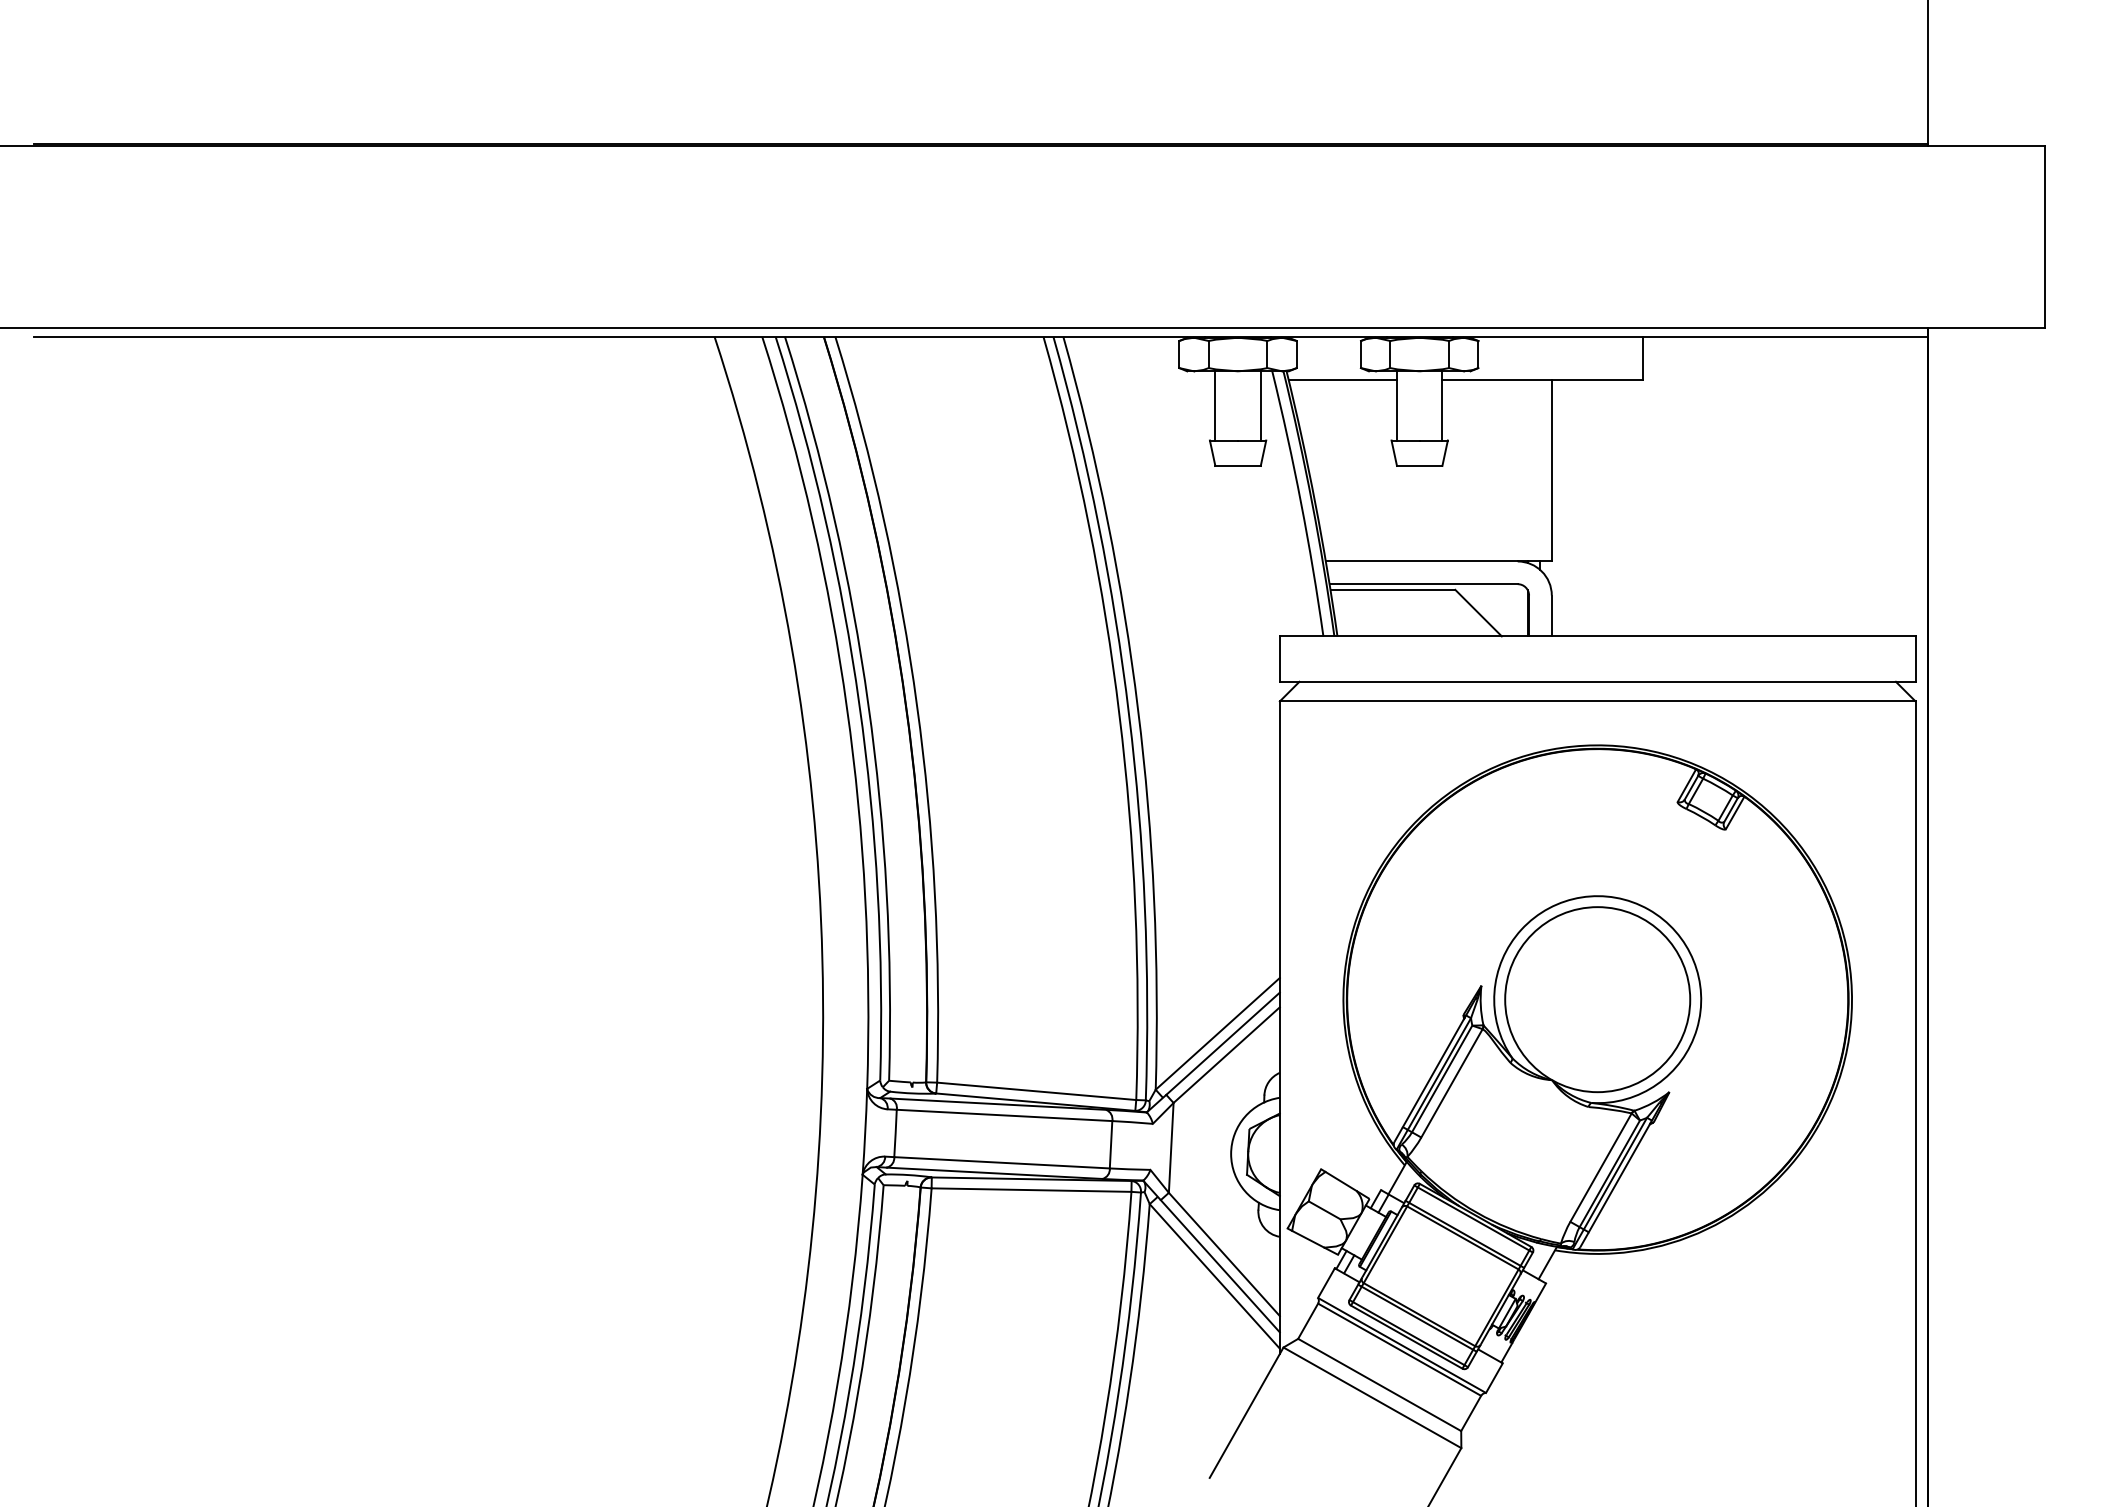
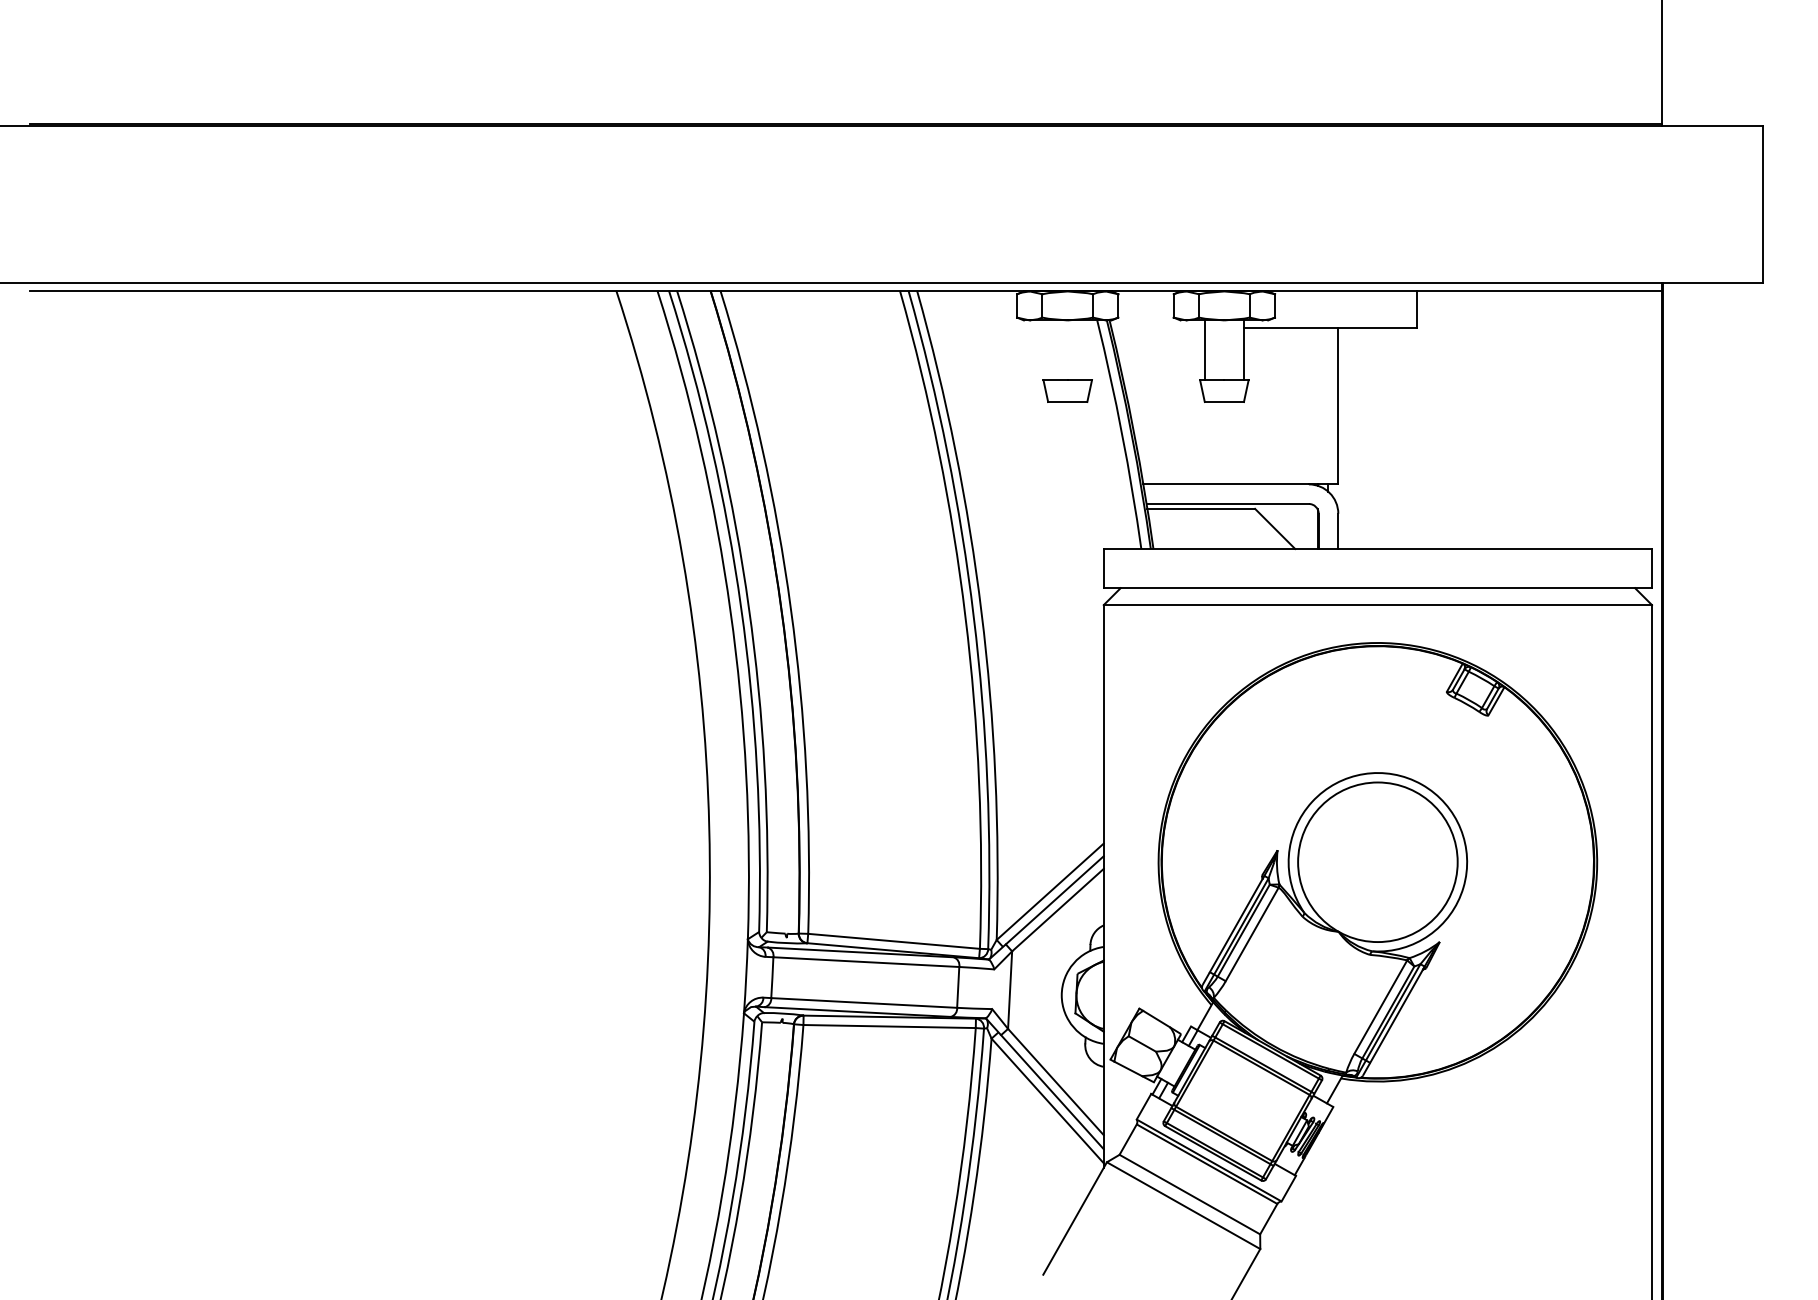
line: (1342, 379) -> (1157, 327), removed
line: (1215, 405) -> (1048, 349), removed
line: (1260, 405) -> (1087, 349), removed

